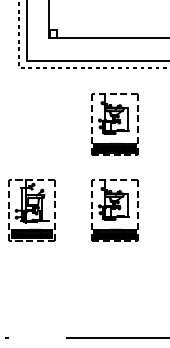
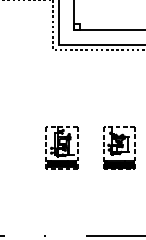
part: (115, 123) -> (119, 88), removed

